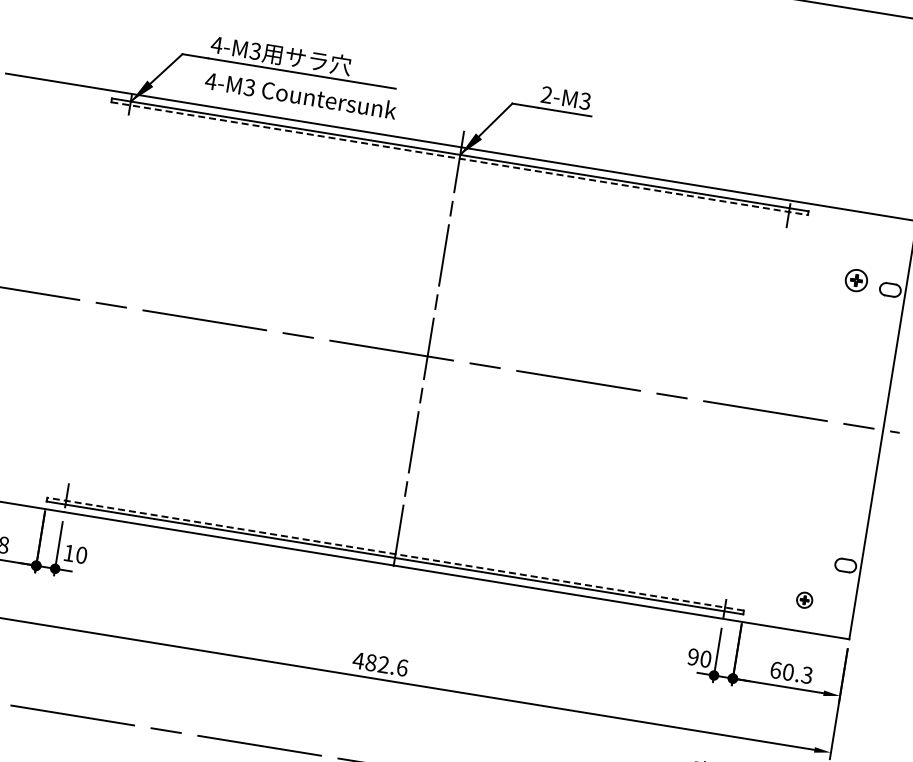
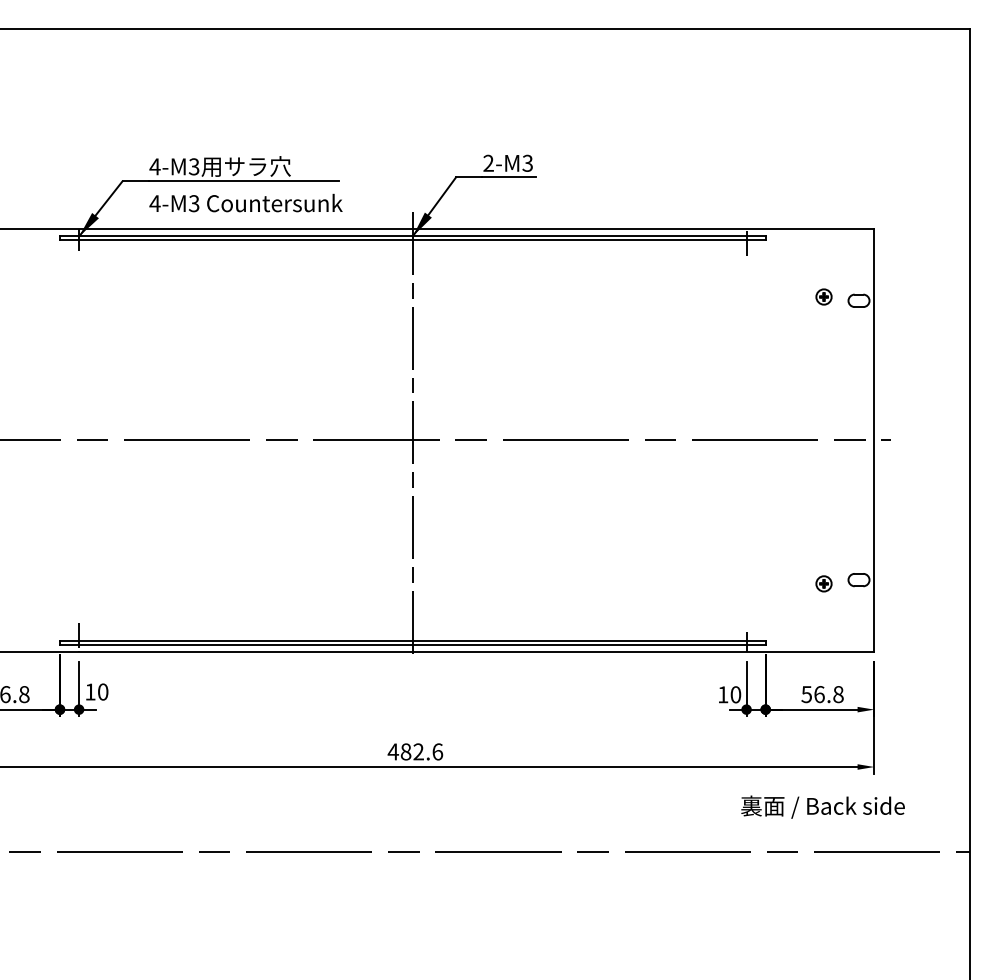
line: (459, 158) -> (412, 240), dashed -> solid
part: (856, 279) -> (823, 296), size x0.71
line: (395, 553) -> (412, 640), dashed -> solid
part: (804, 599) -> (823, 583), moved
text: (693, 656) -> (723, 694), 90 -> 10
text: (791, 672) -> (822, 694), 60.3 -> 56.8

